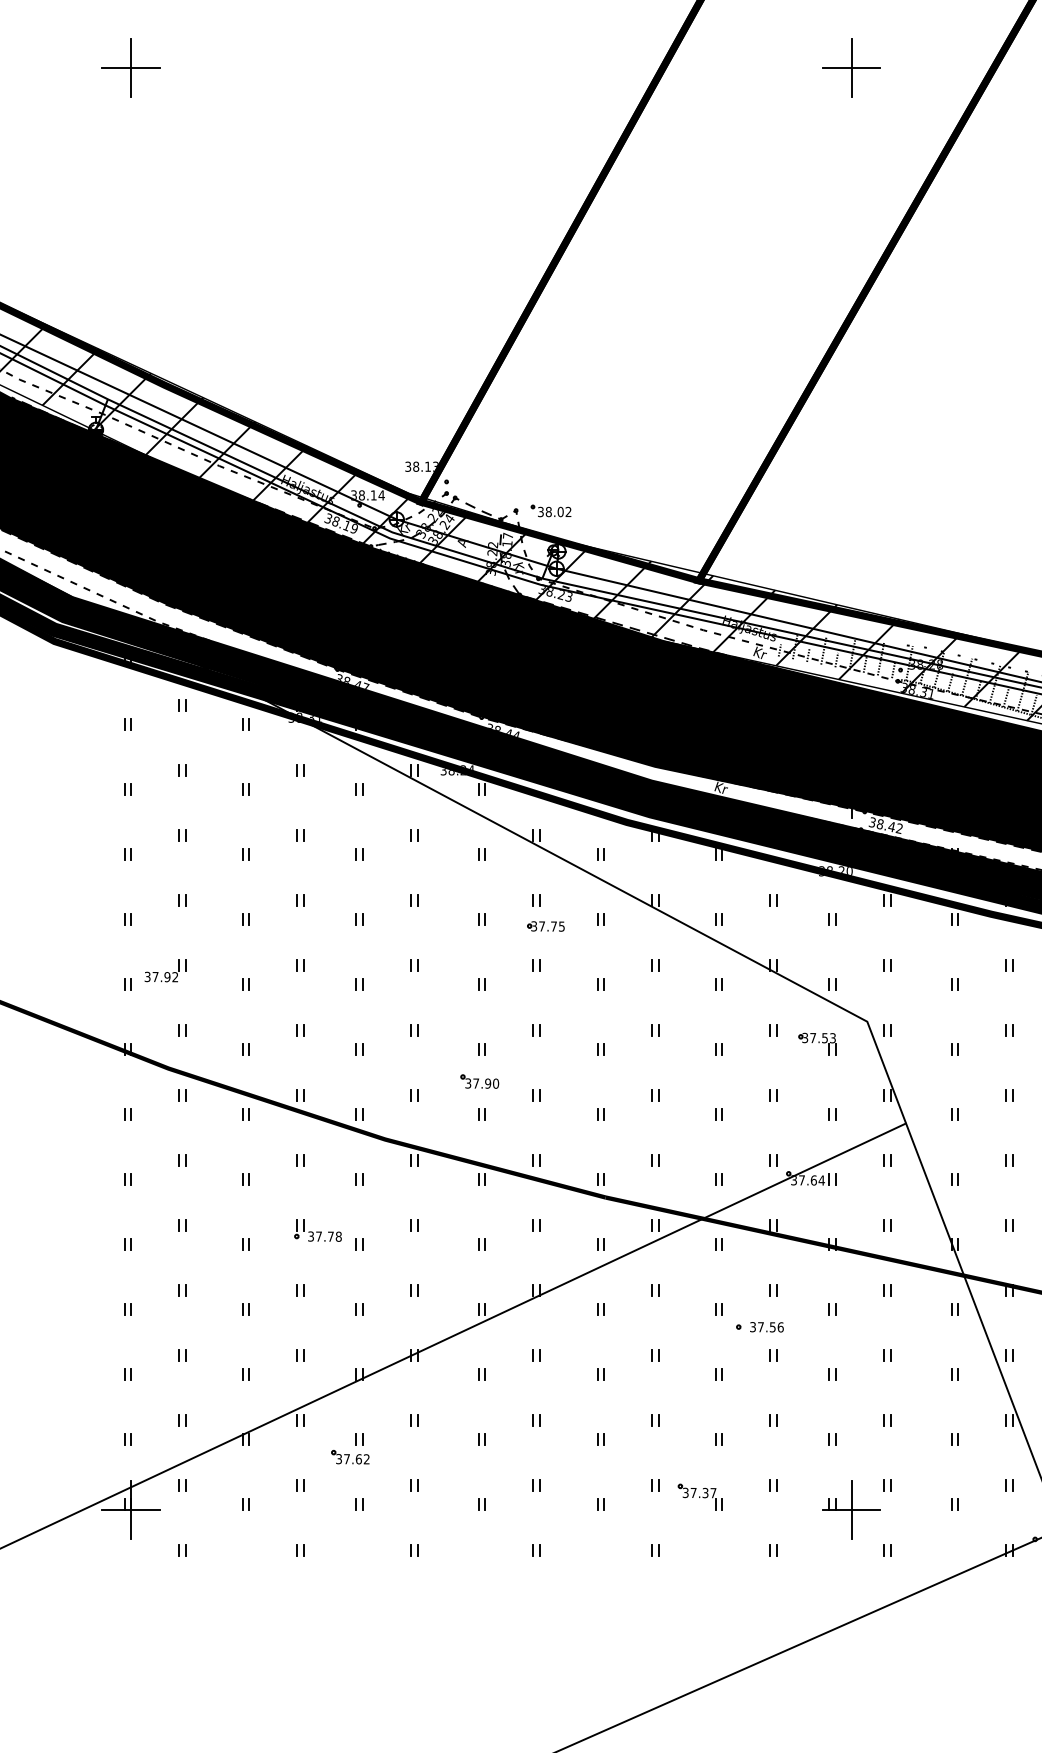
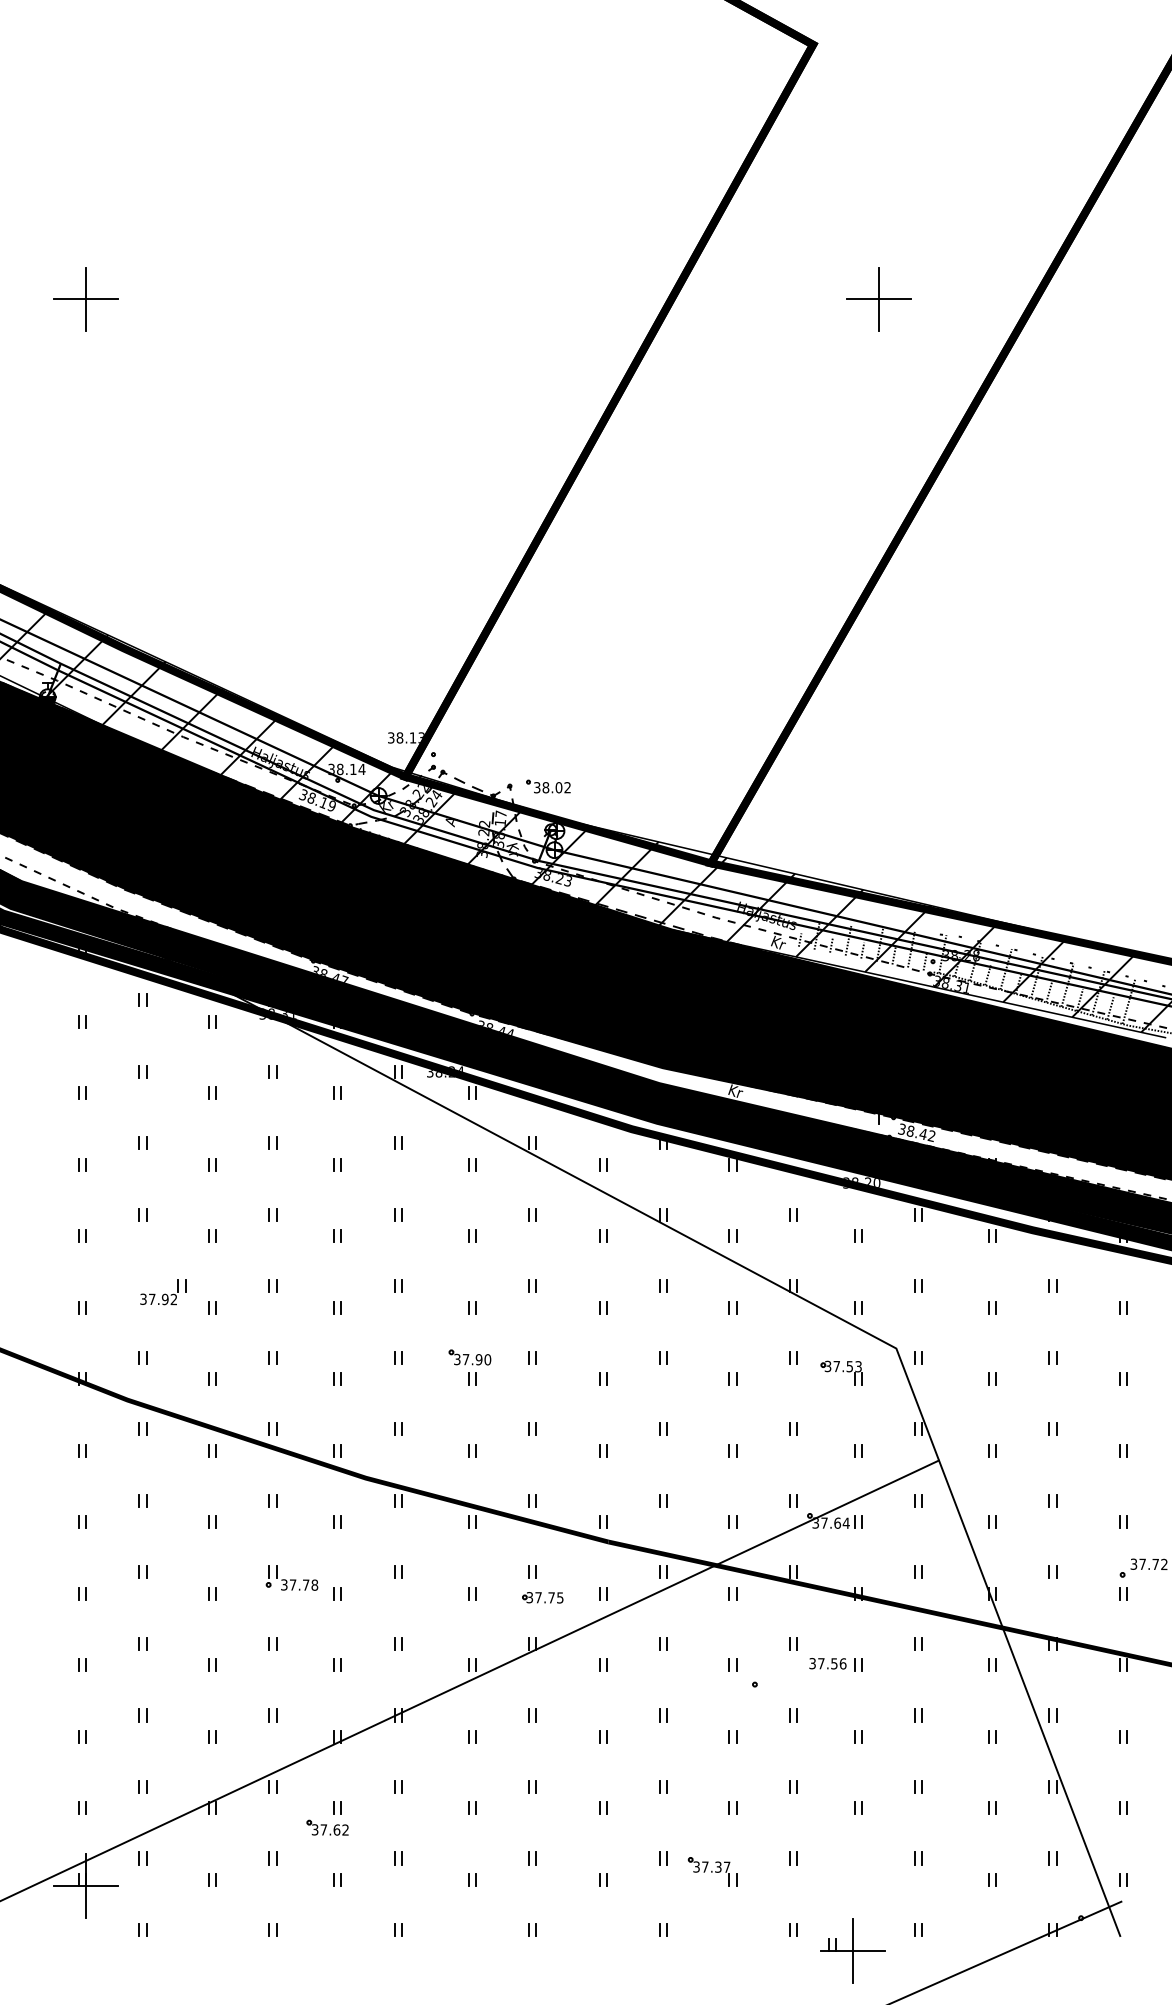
part: (545, 926) -> (542, 1597), moved
part: (165, 970) -> (163, 1292), moved
part: (479, 1081) -> (469, 1357), moved
text: (766, 1327) -> (827, 1663), moved
part: (851, 1509) -> (852, 1950), moved

